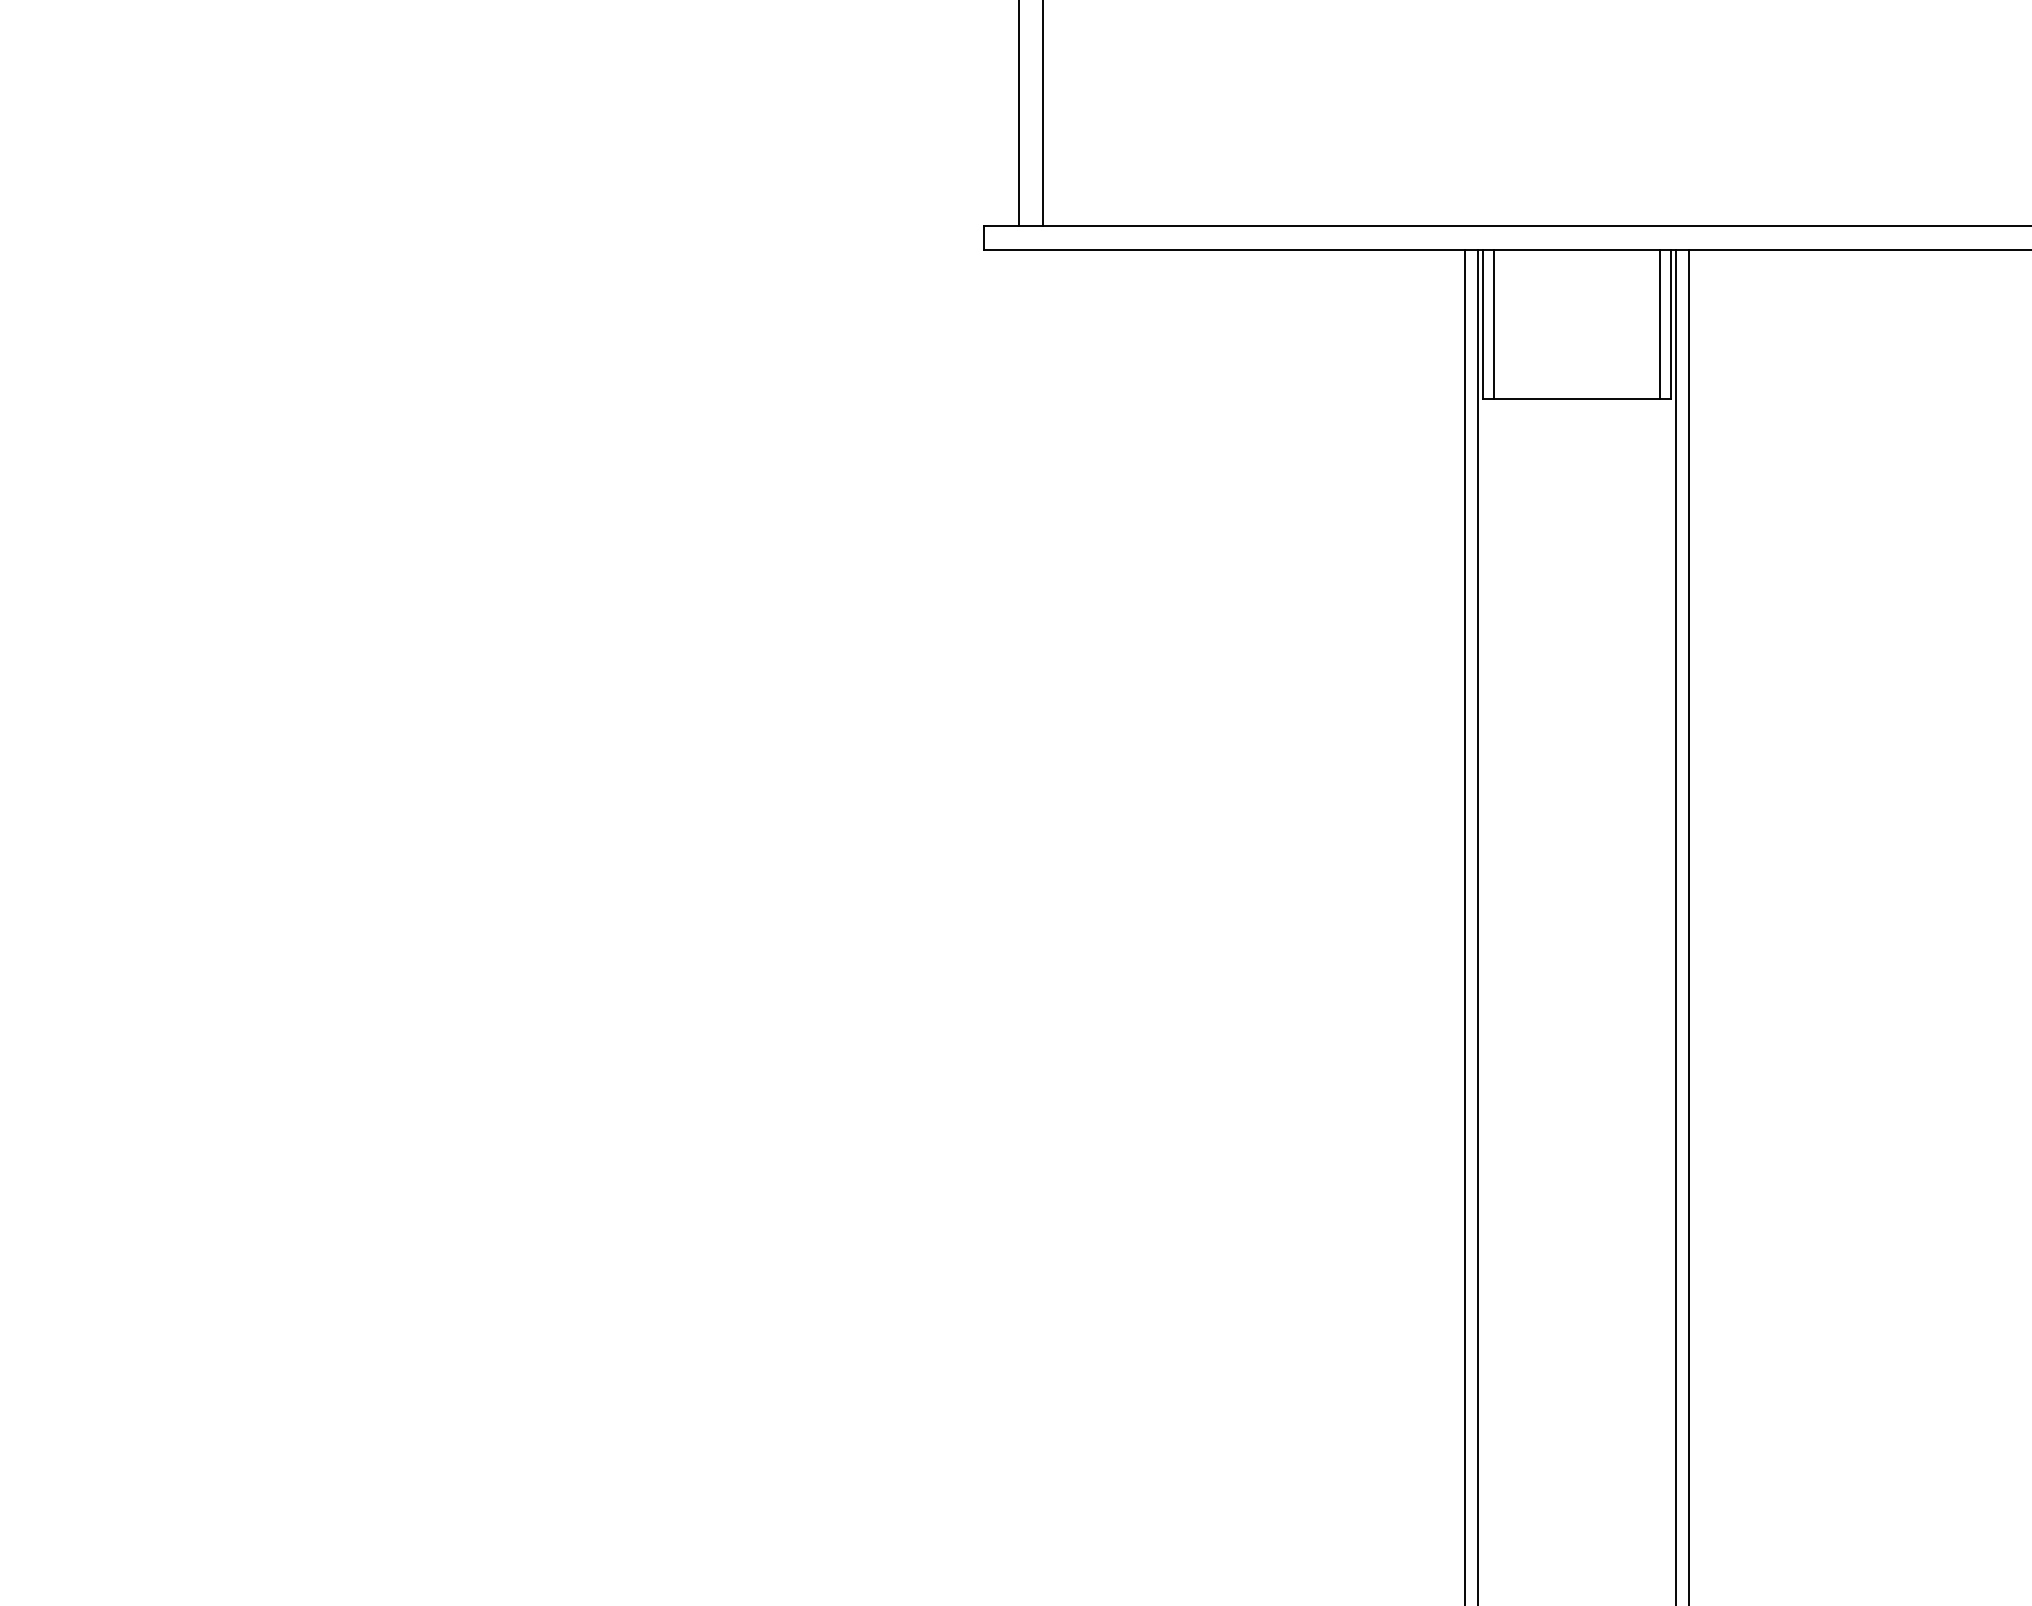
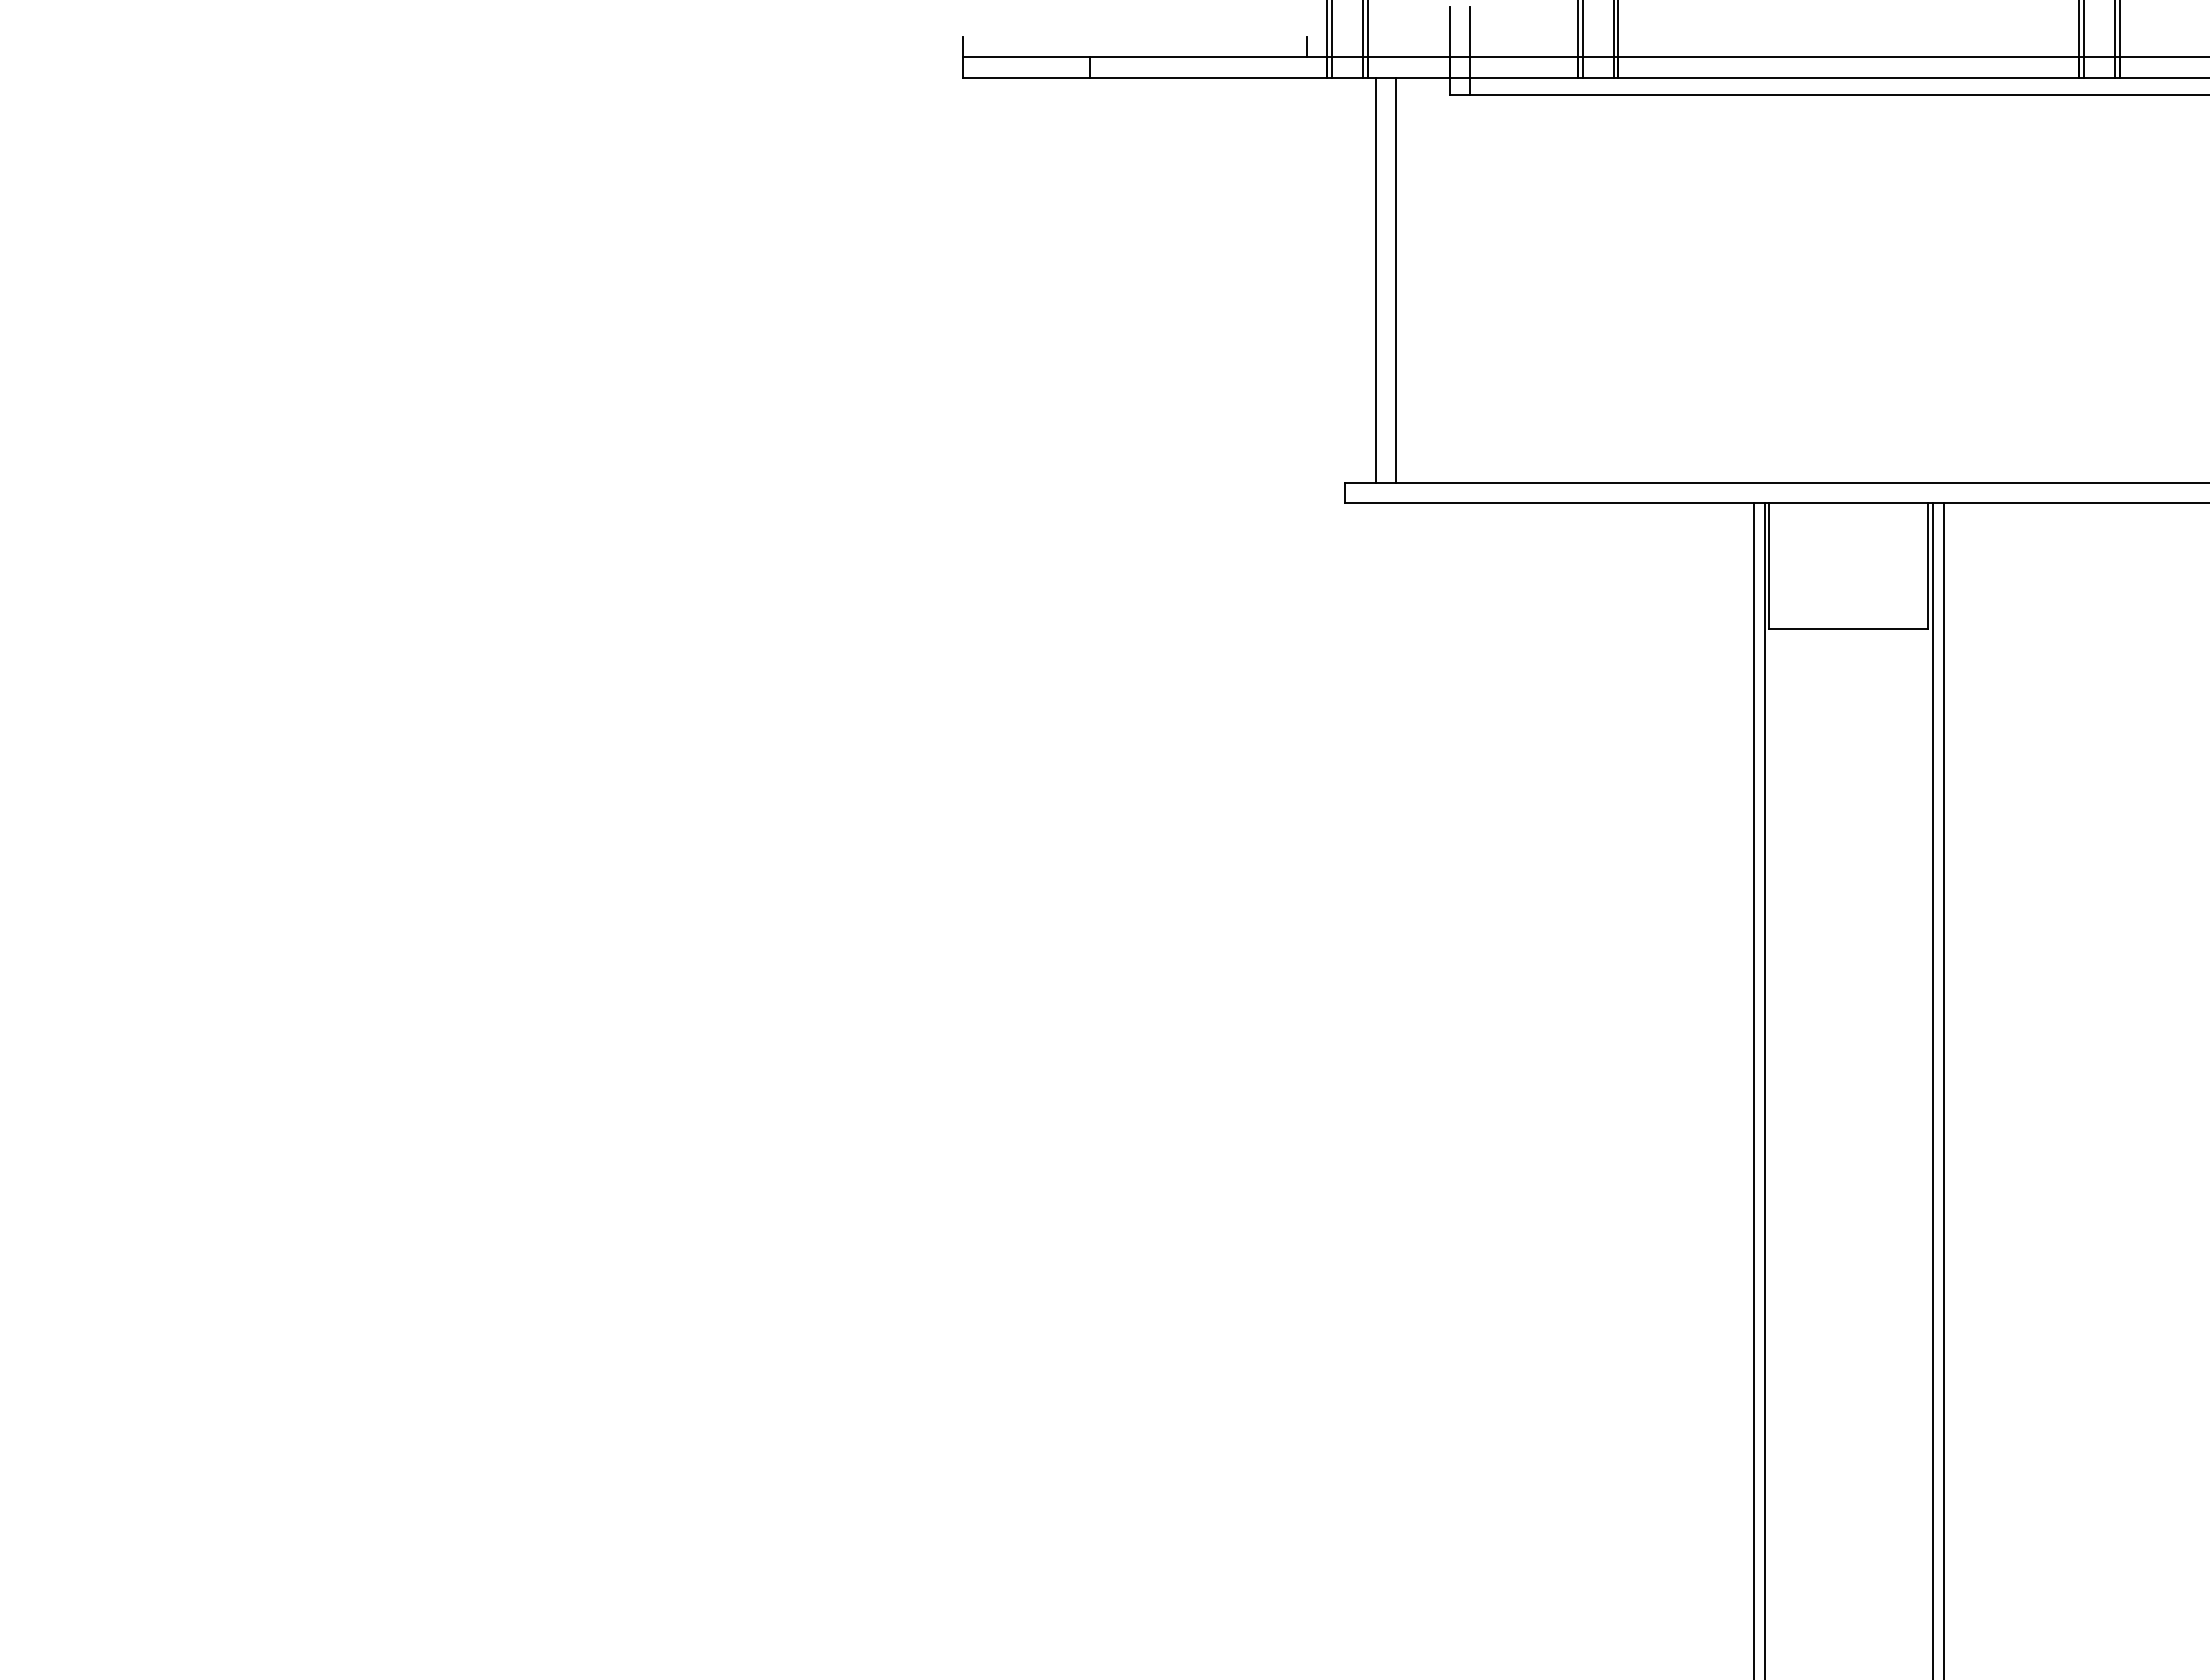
line: (1494, 323) -> (1778, 565), removed
line: (1660, 323) -> (1919, 565), removed

